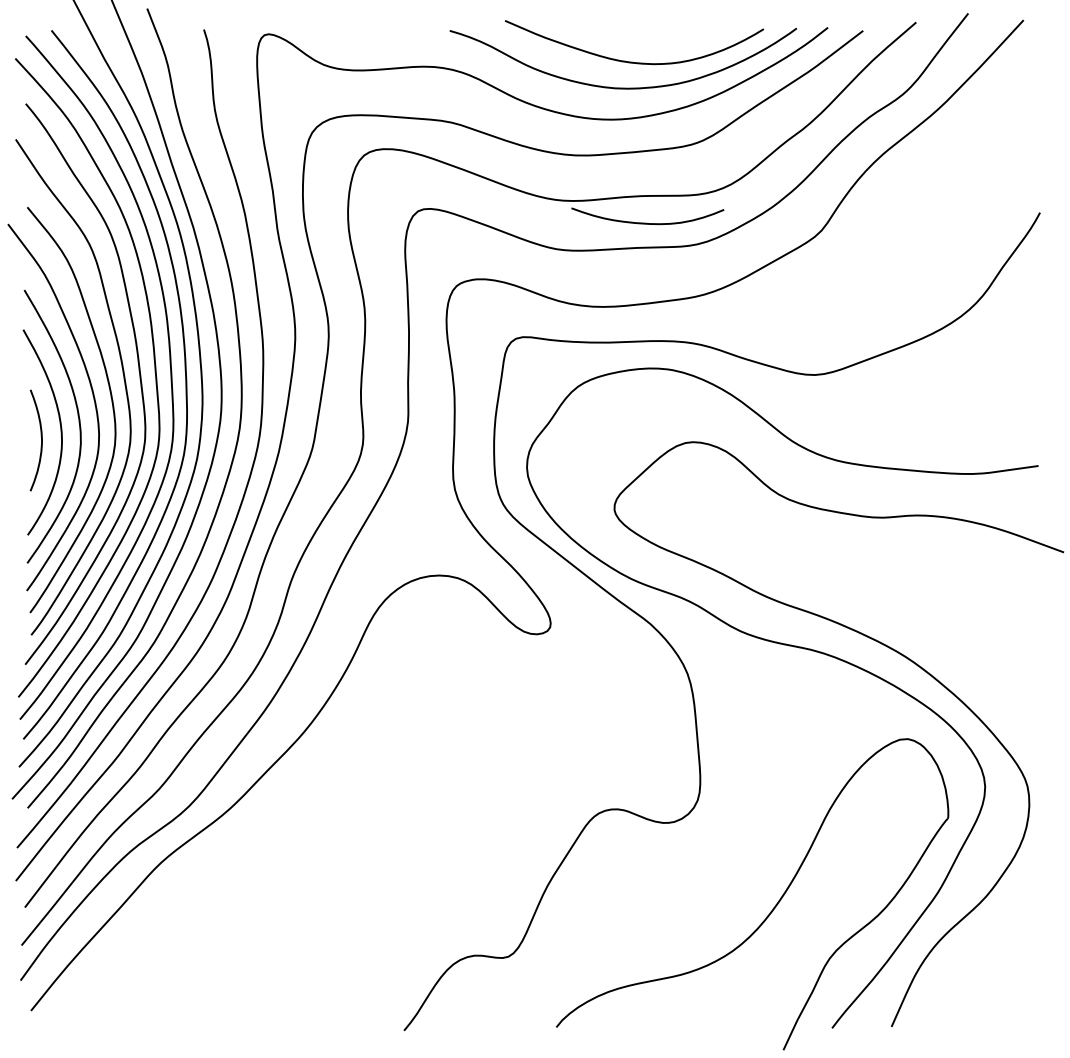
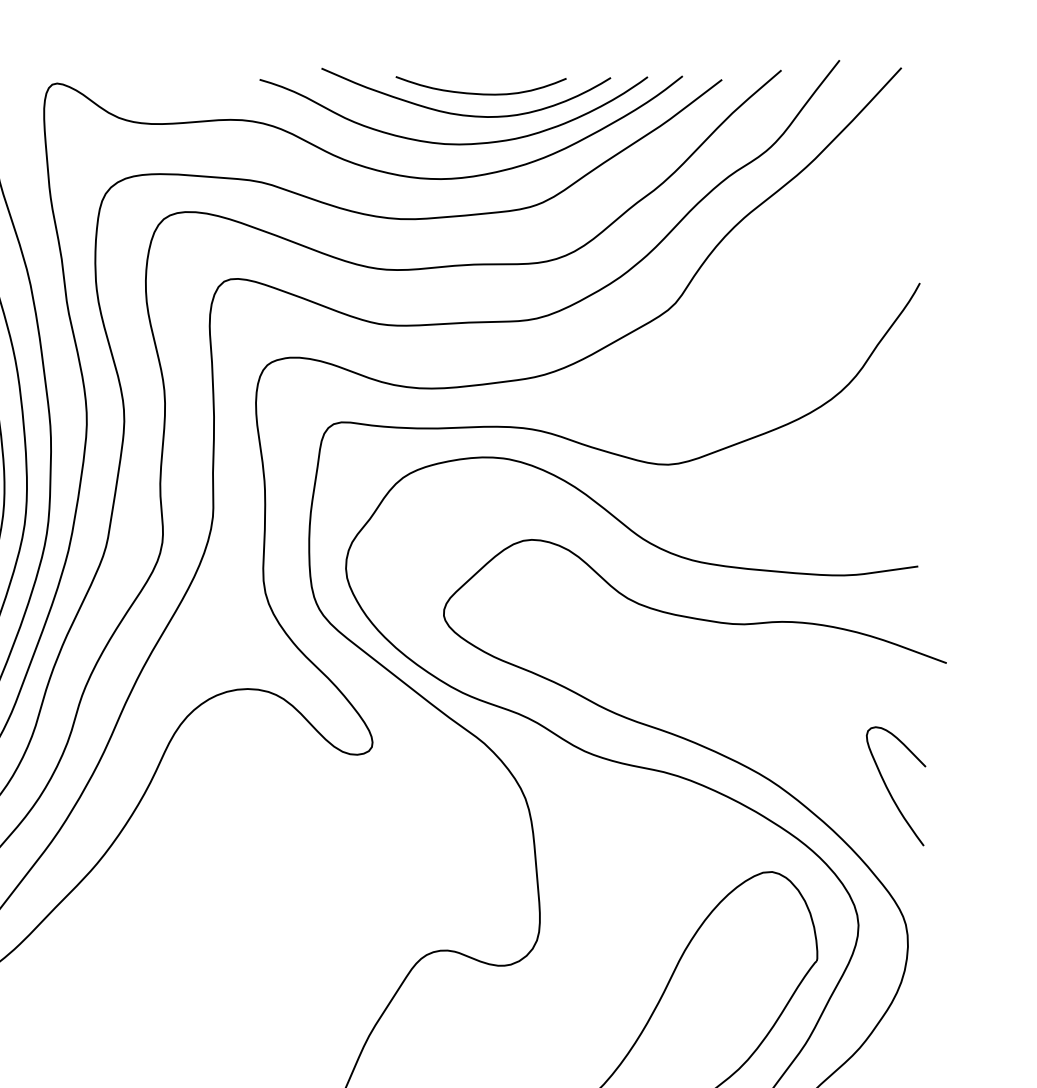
curve: (646, 222) -> (479, 92), moved
curve: (1012, 665) -> (889, 789), added

